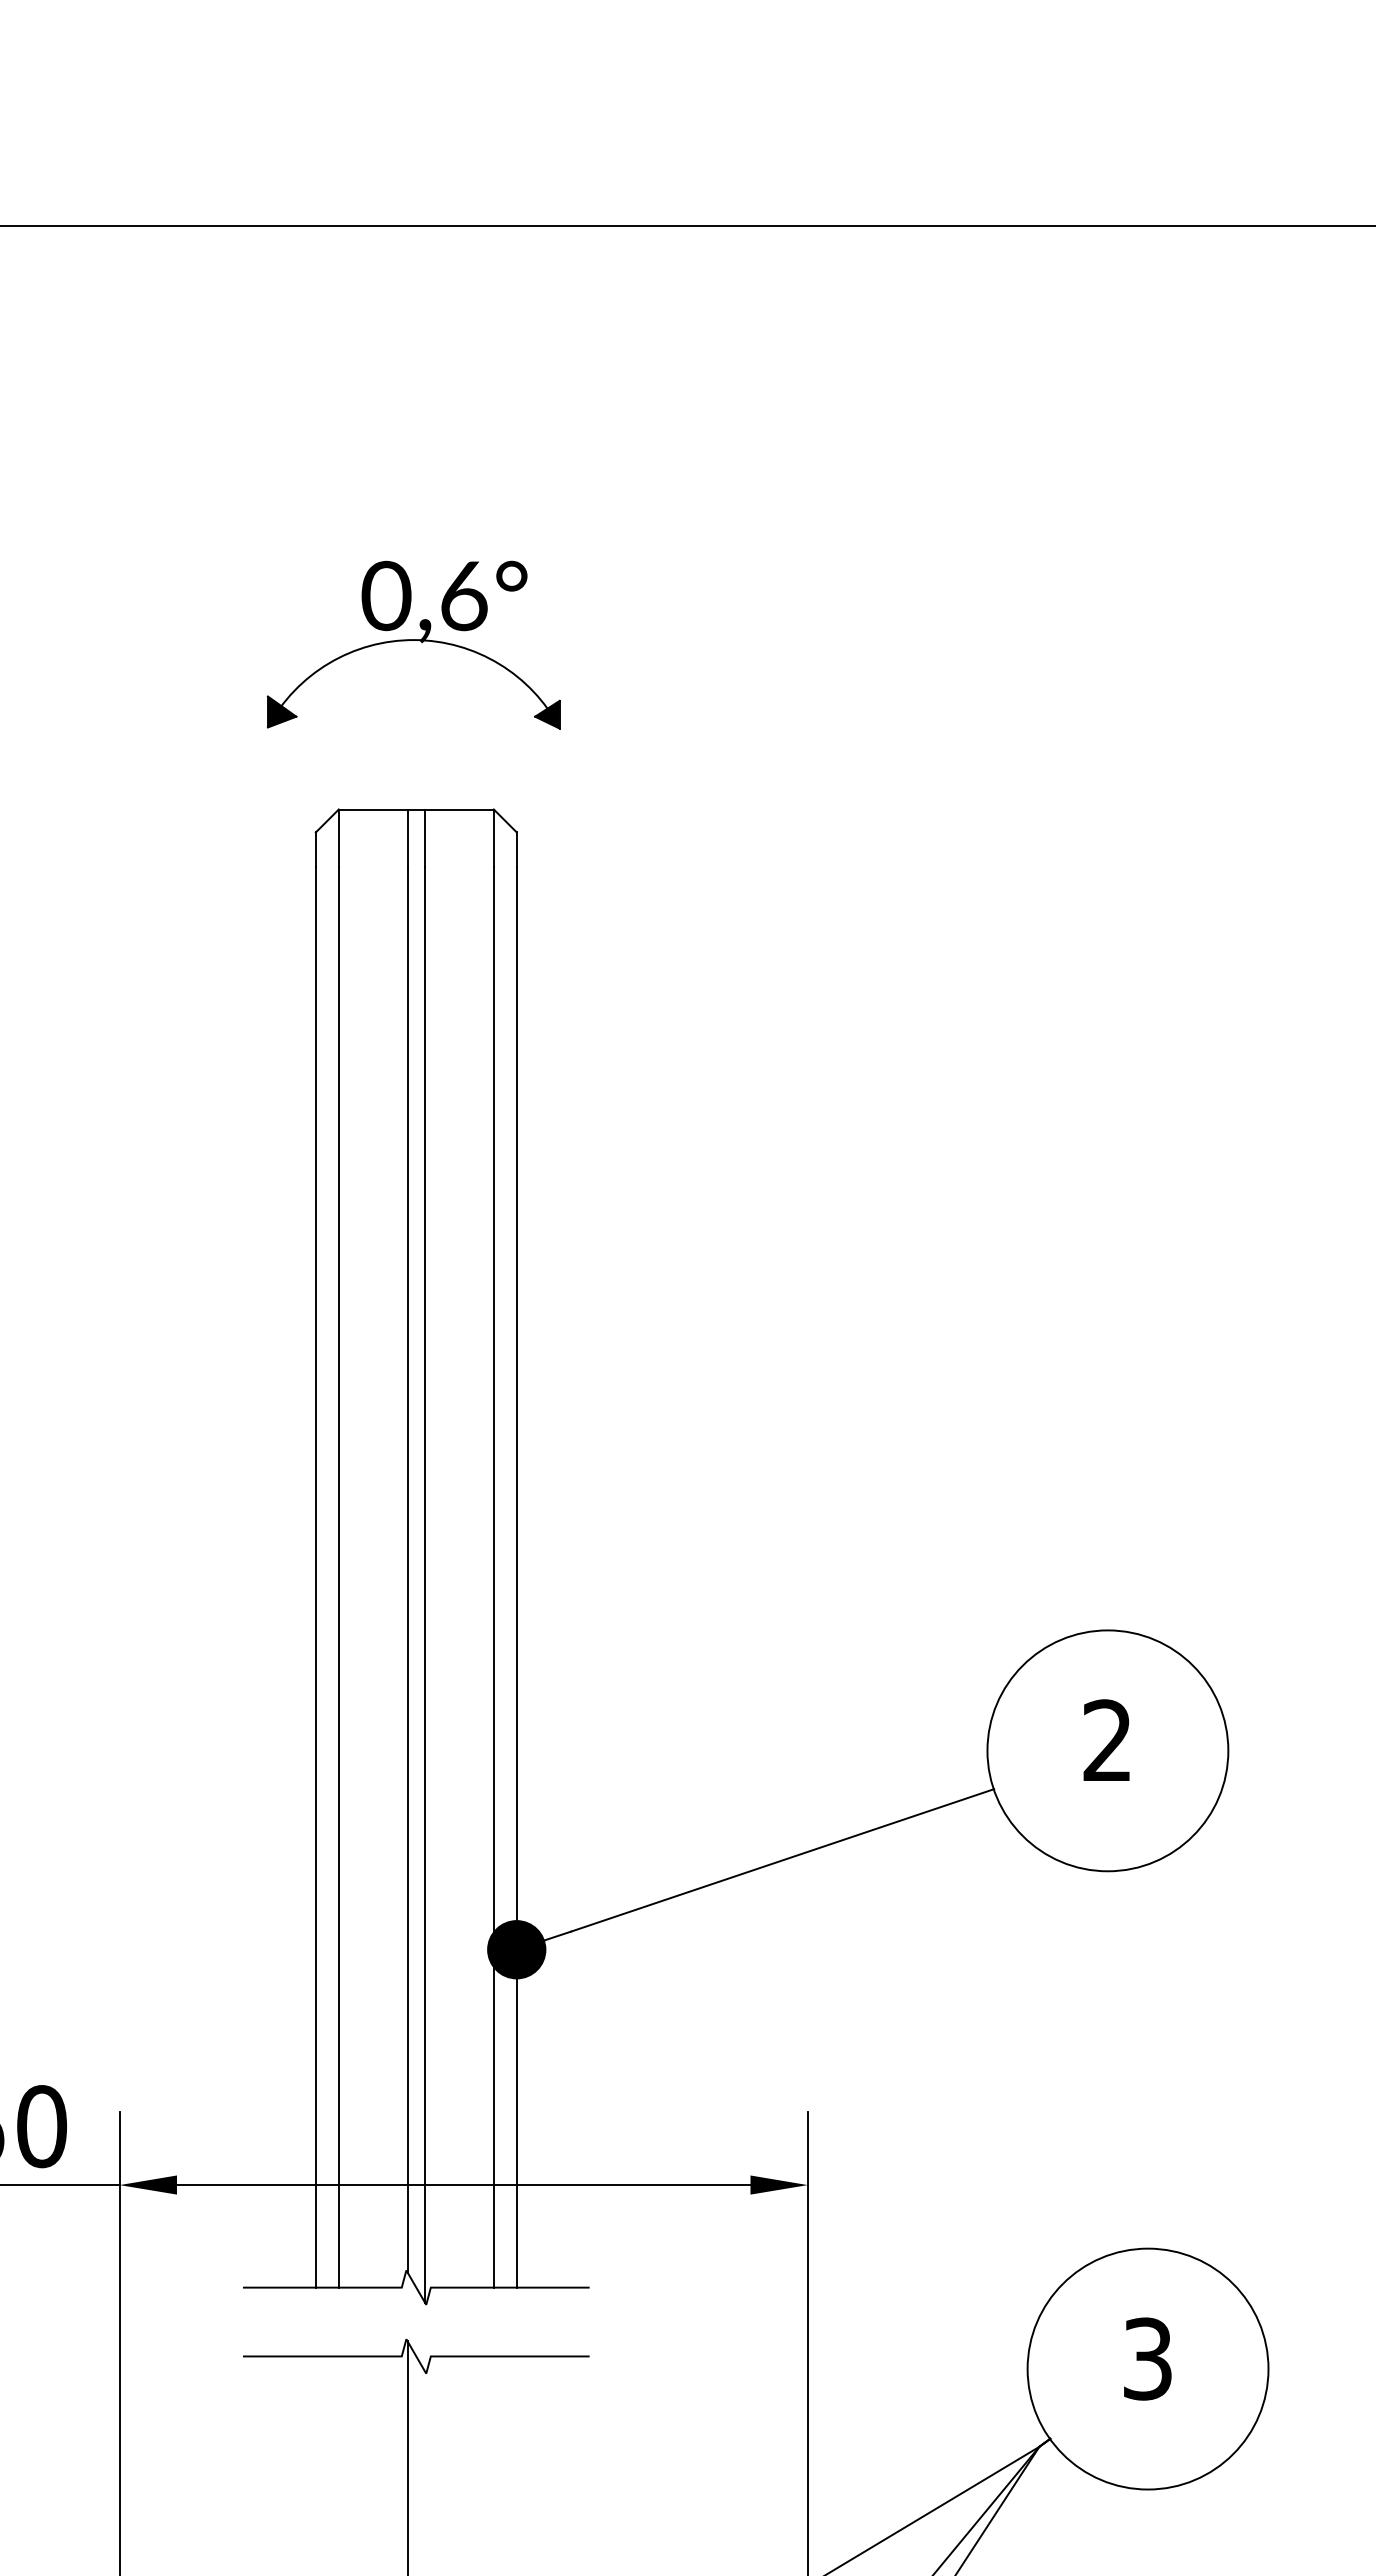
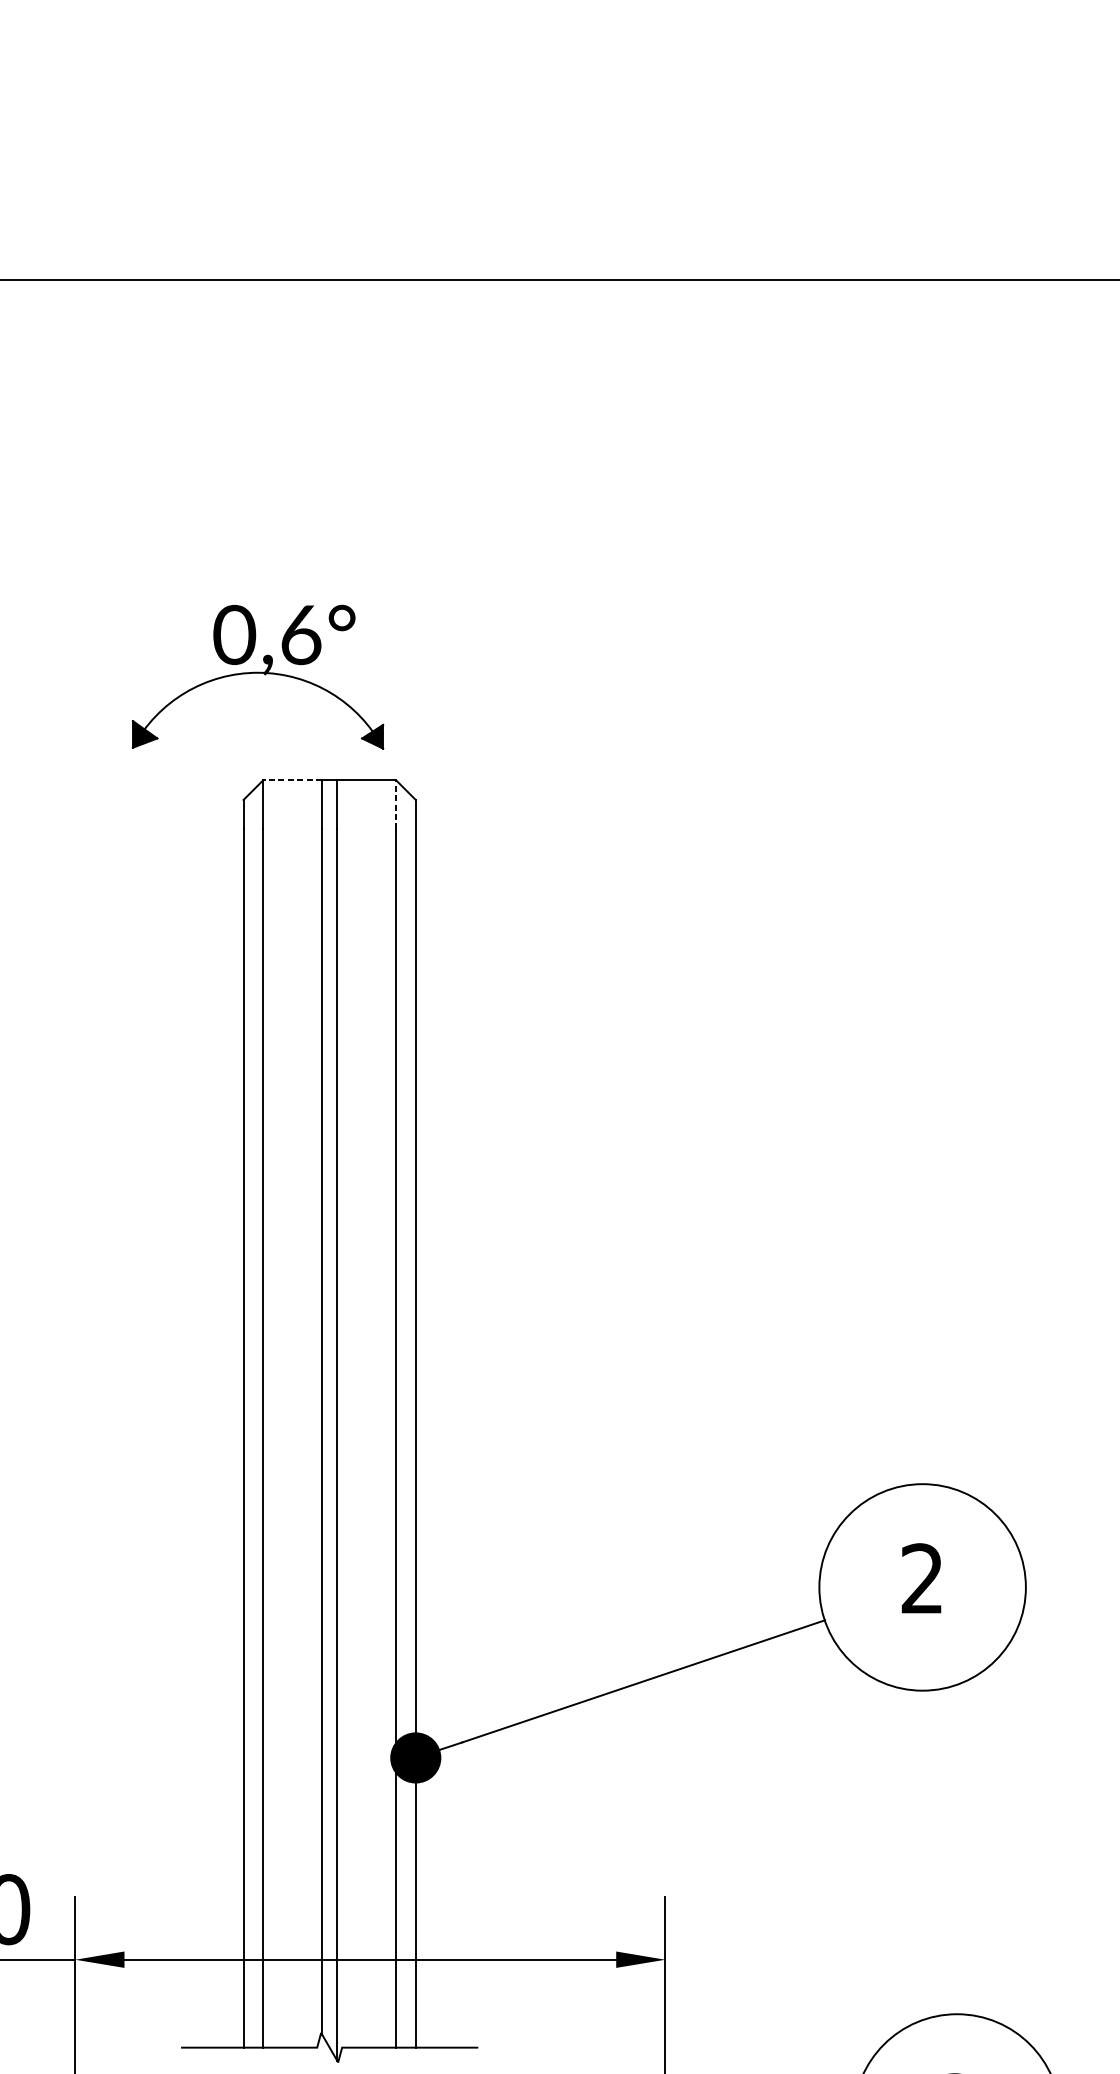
part: (413, 644) -> (257, 676), moved
line: (372, 809) -> (292, 780), solid -> dashed
line: (493, 838) -> (395, 805), solid -> dashed

